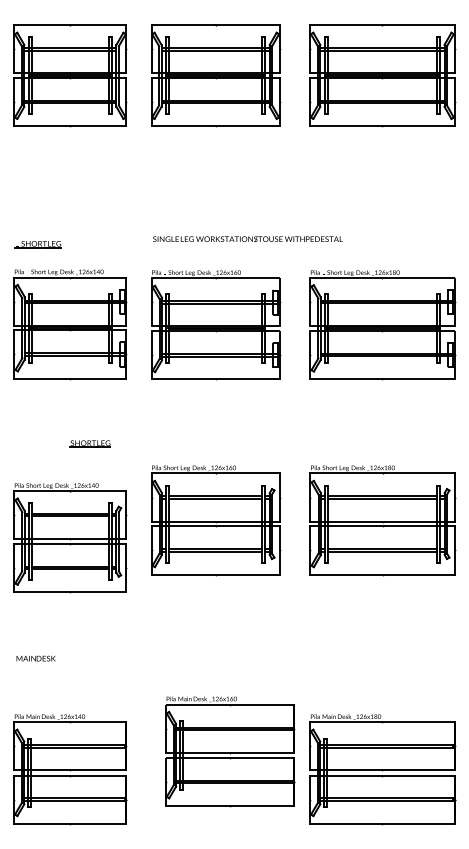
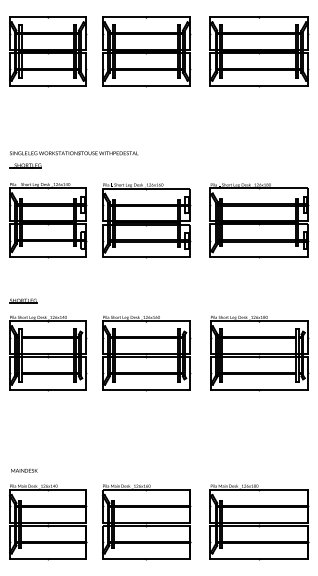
text: (248, 239) -> (74, 153), moved
part: (90, 442) -> (23, 300), moved
part: (71, 538) -> (48, 353), moved
text: (36, 658) -> (24, 470), moved
part: (230, 752) -> (146, 522), moved

